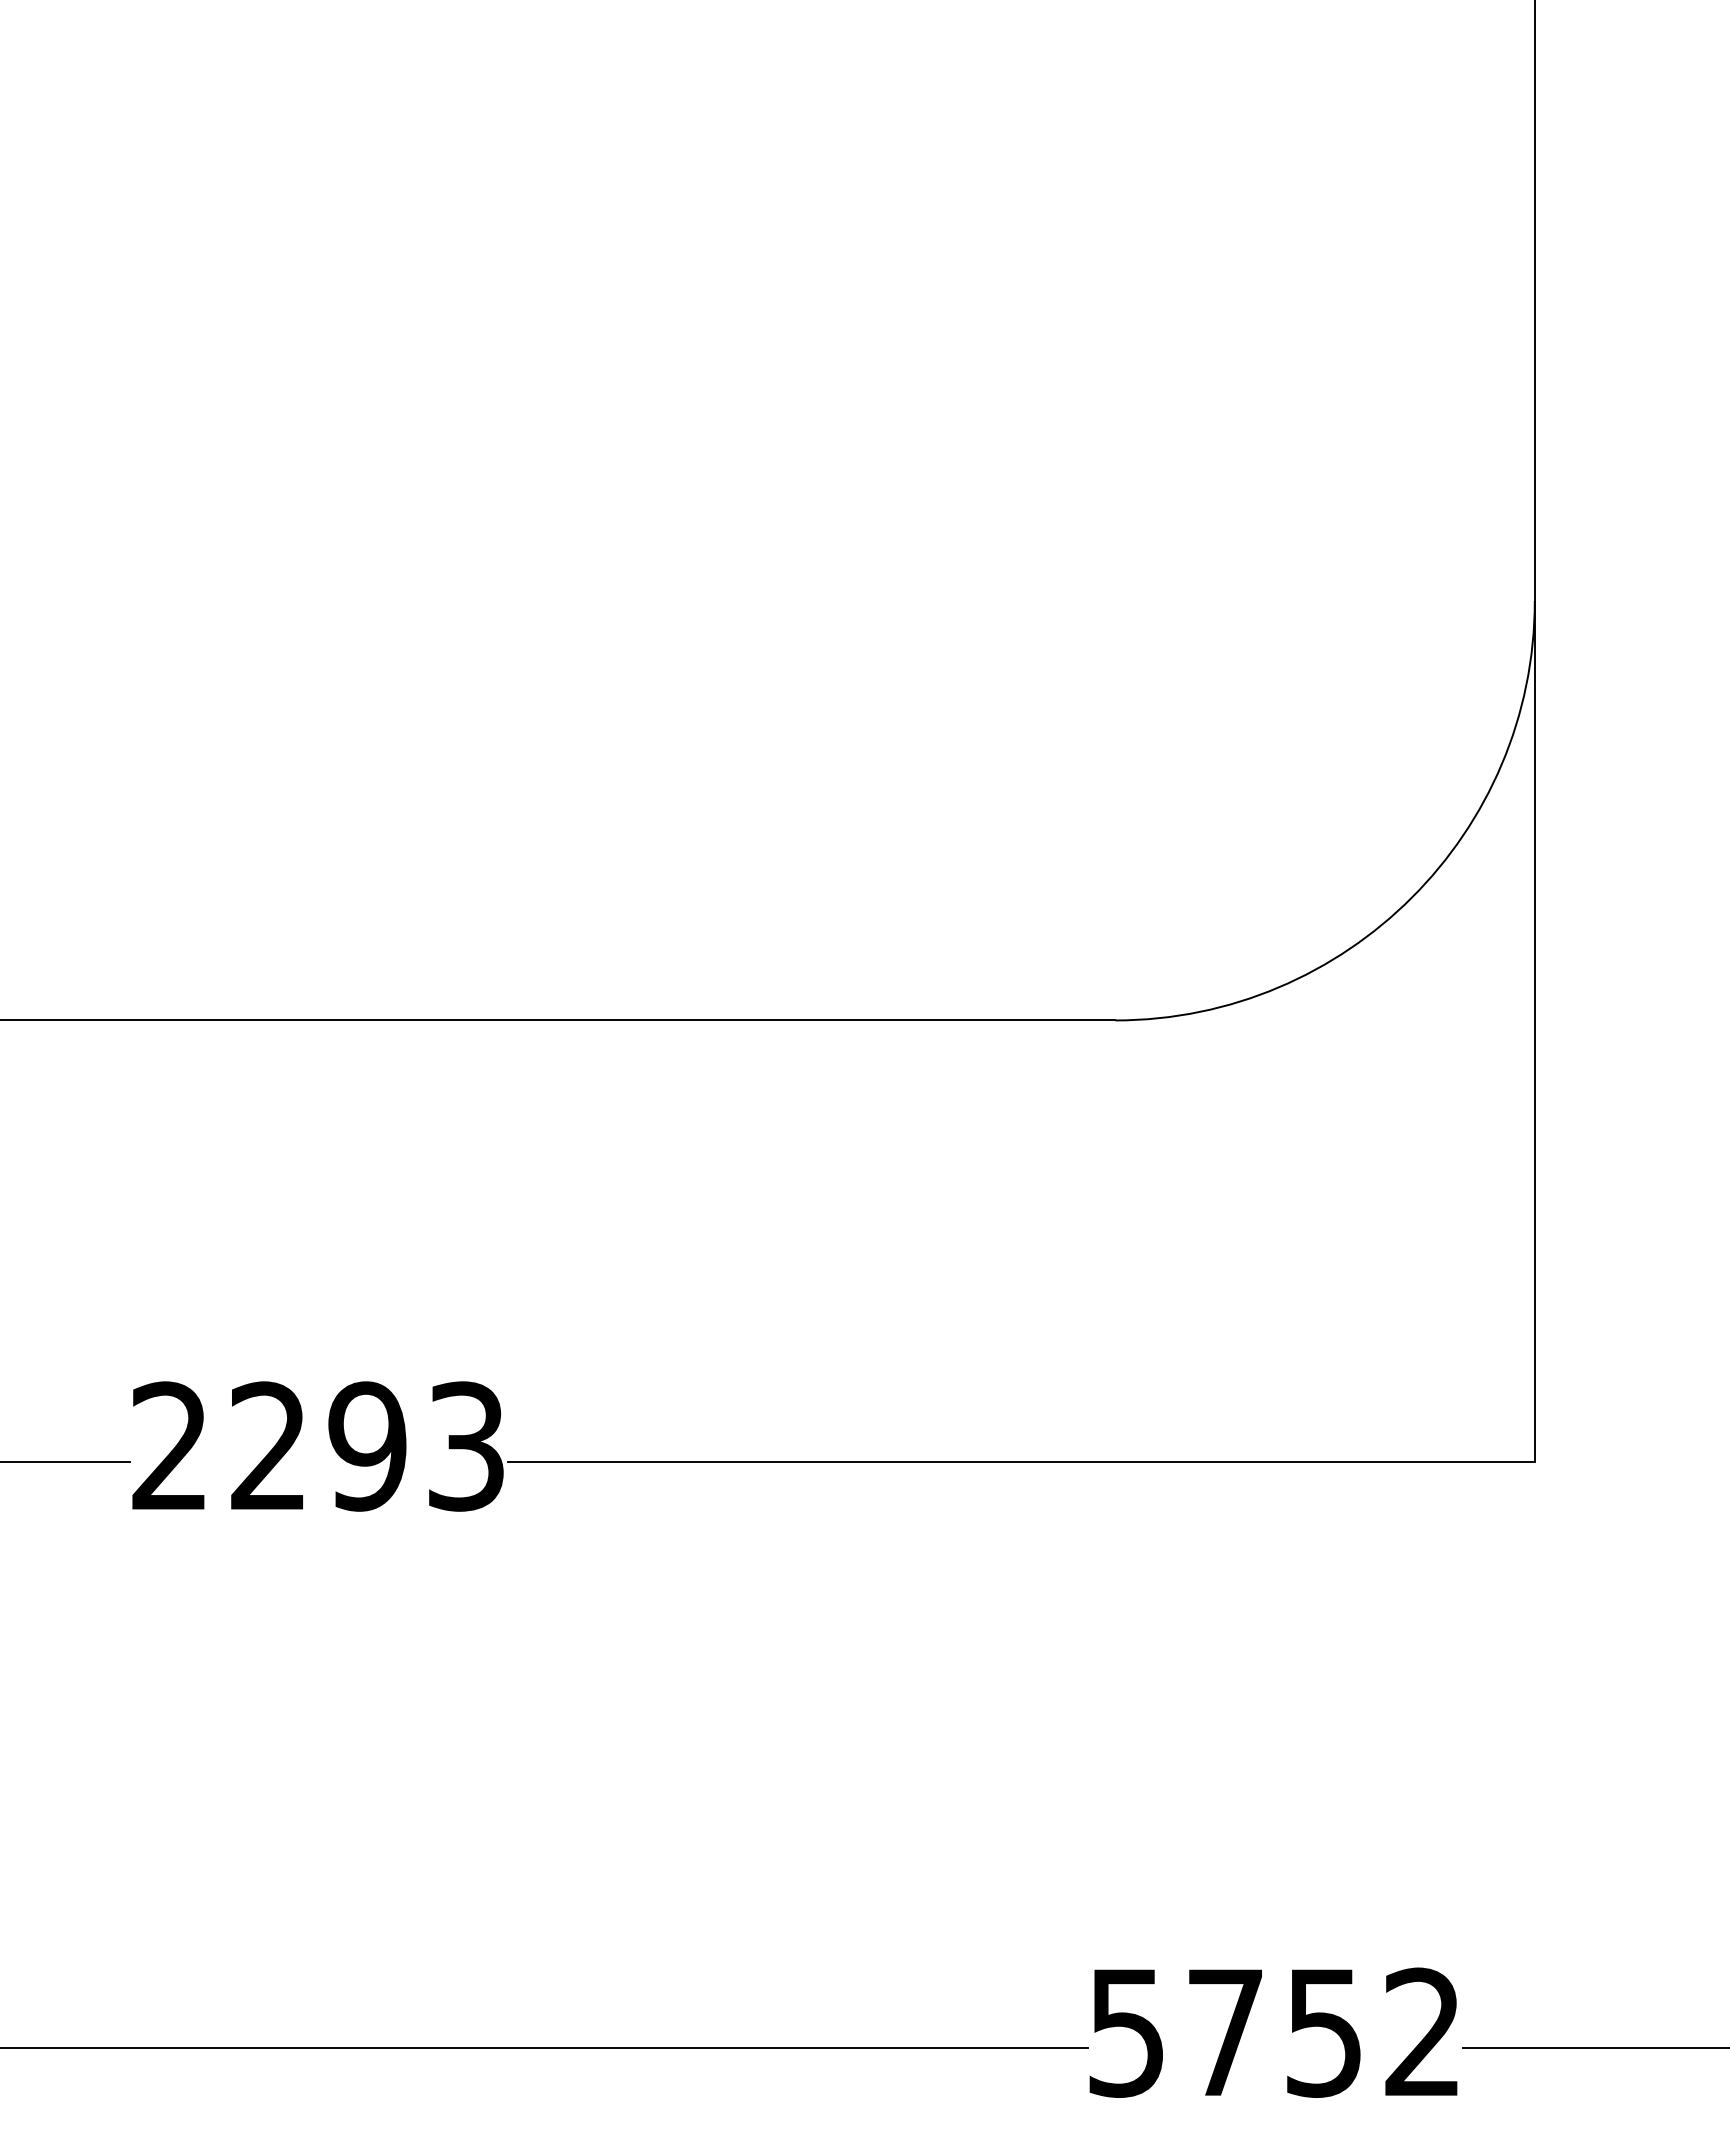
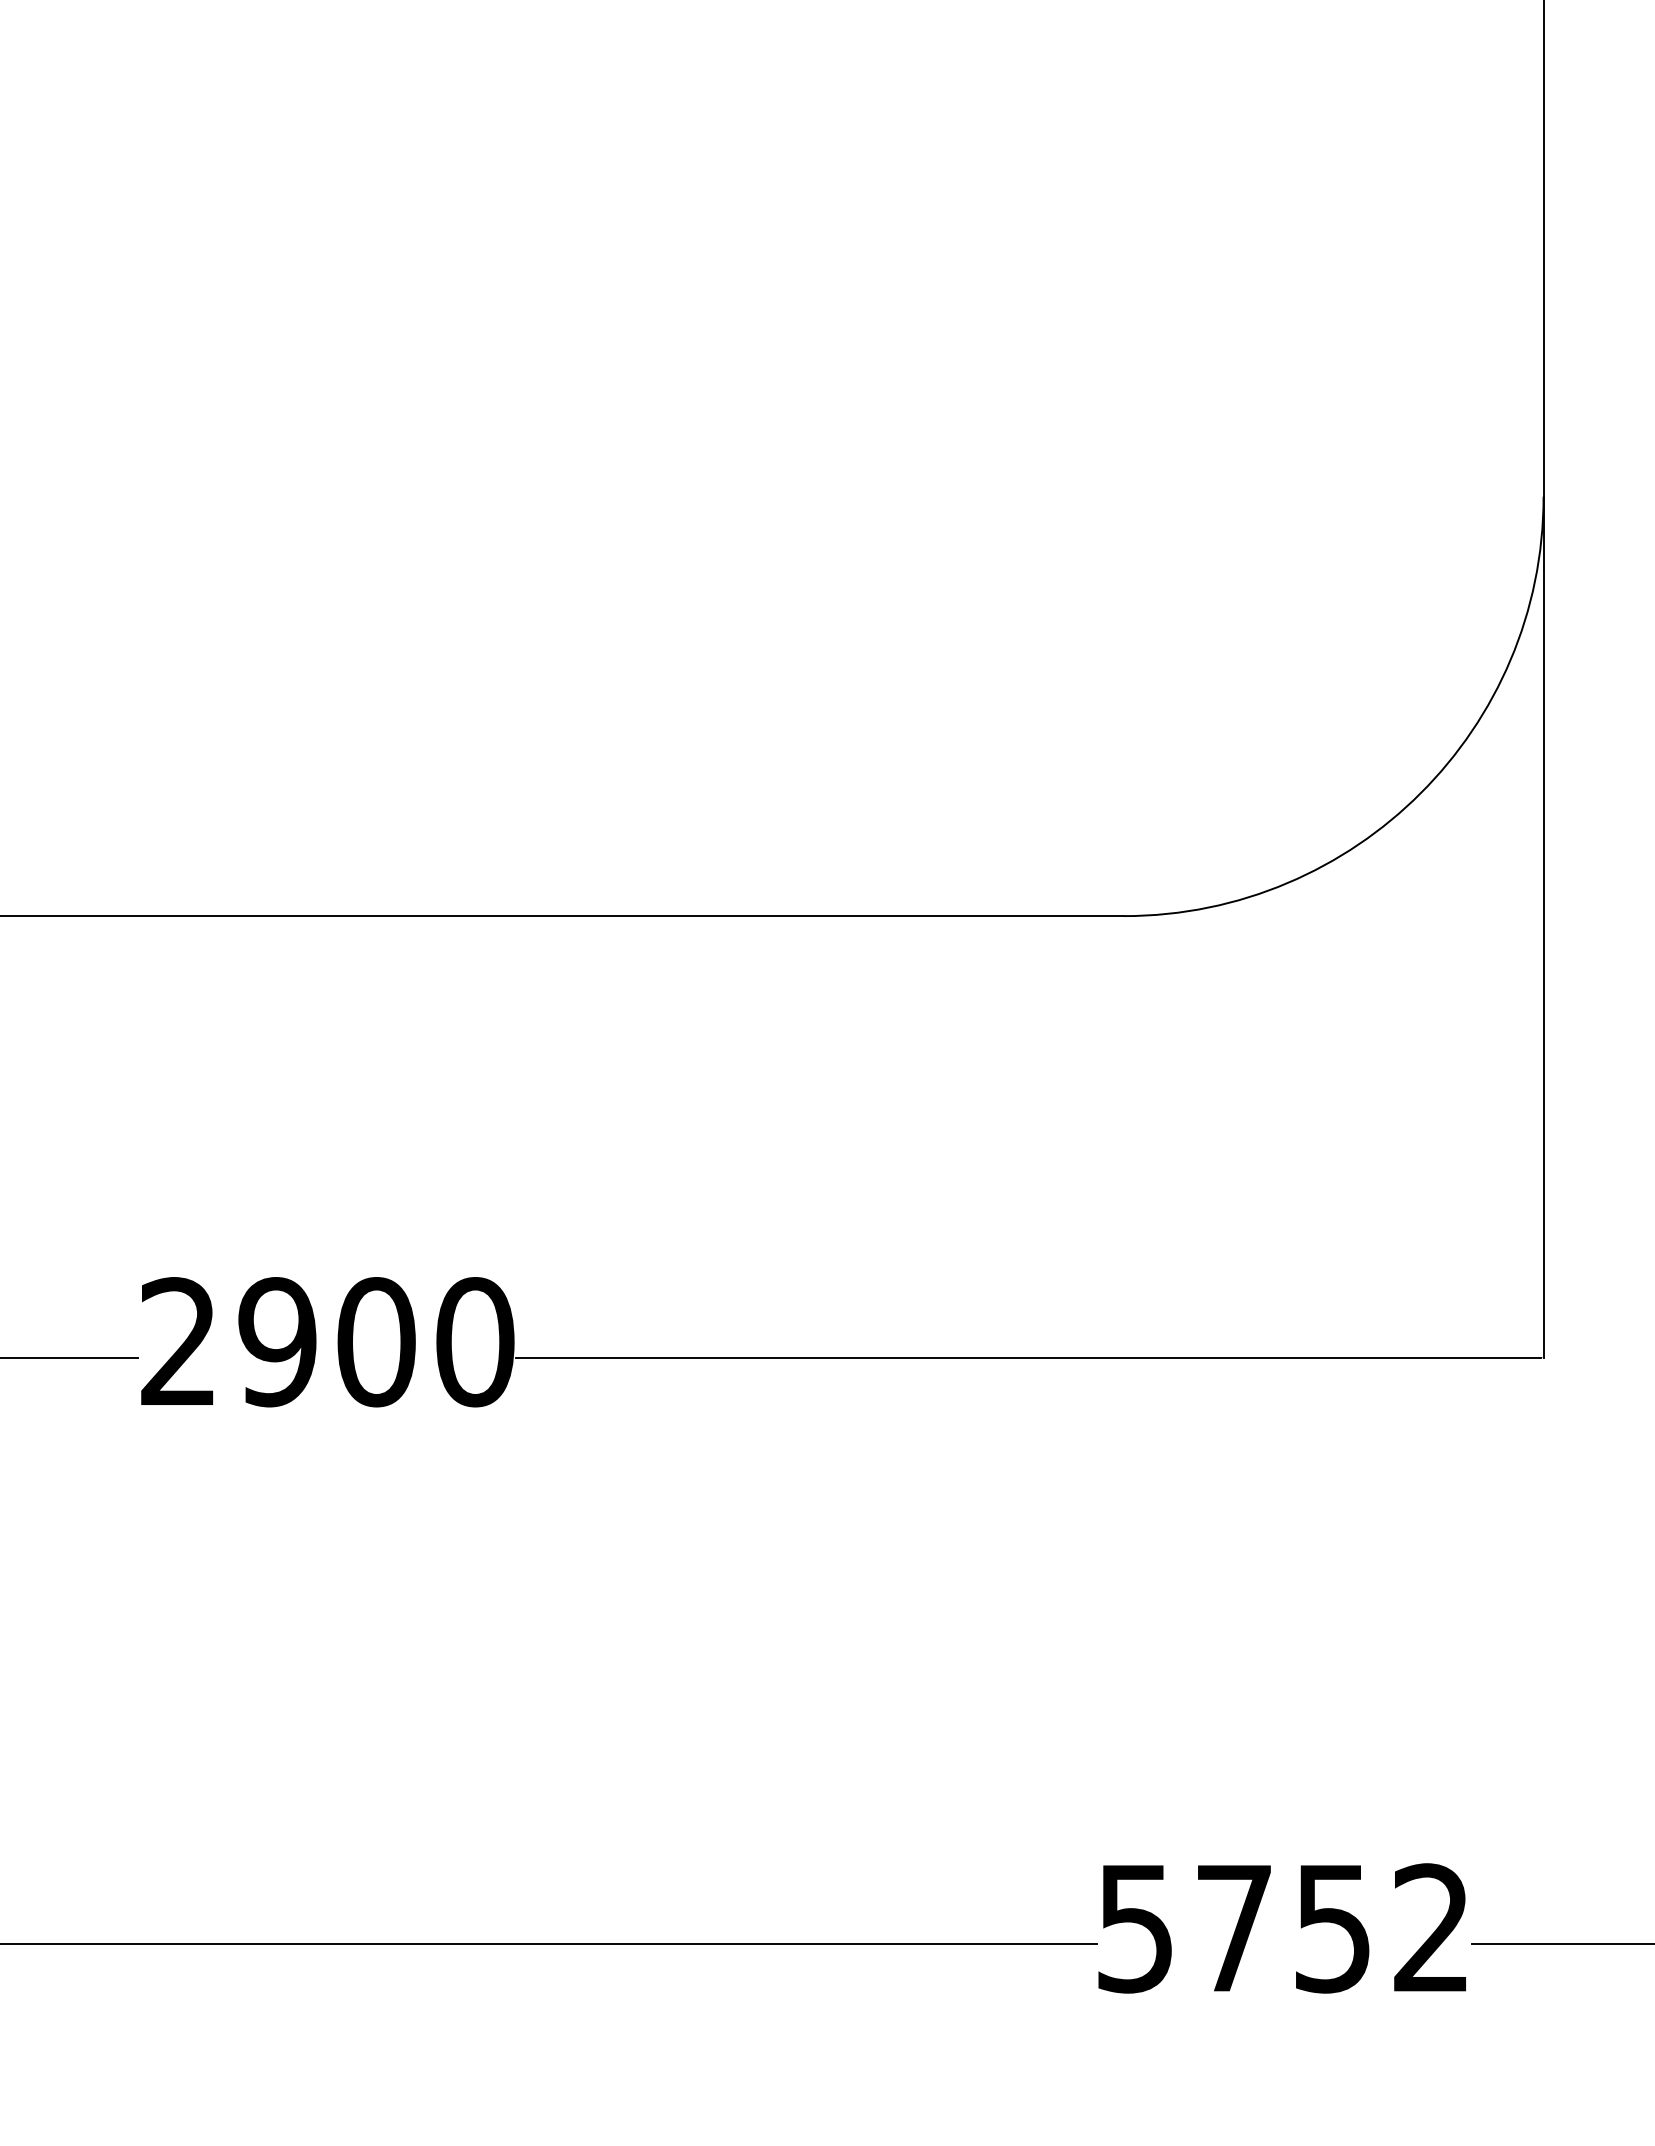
text: (367, 1446) -> (376, 1342), 2293 -> 2900

